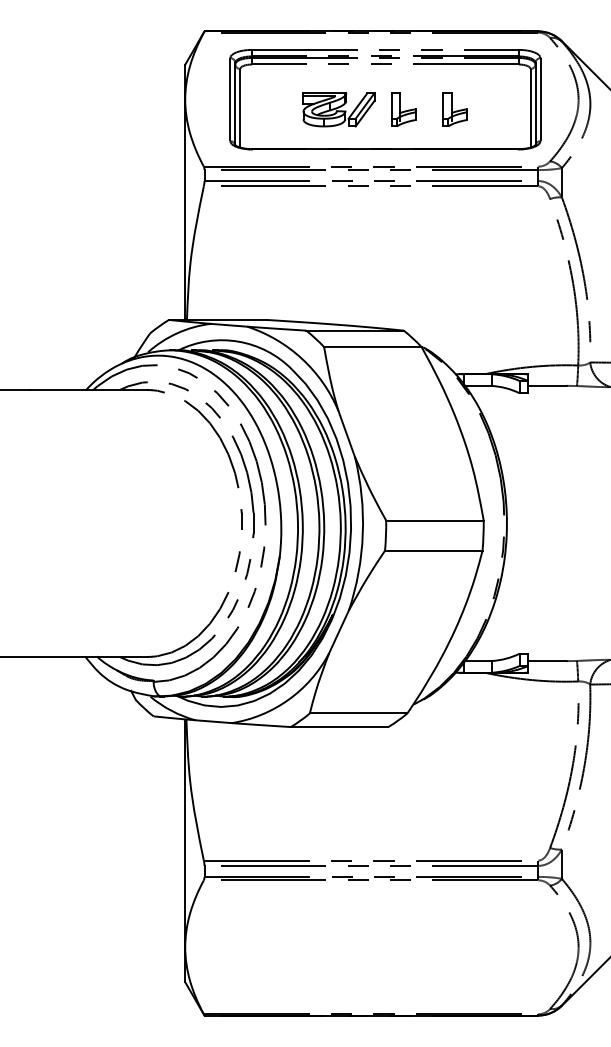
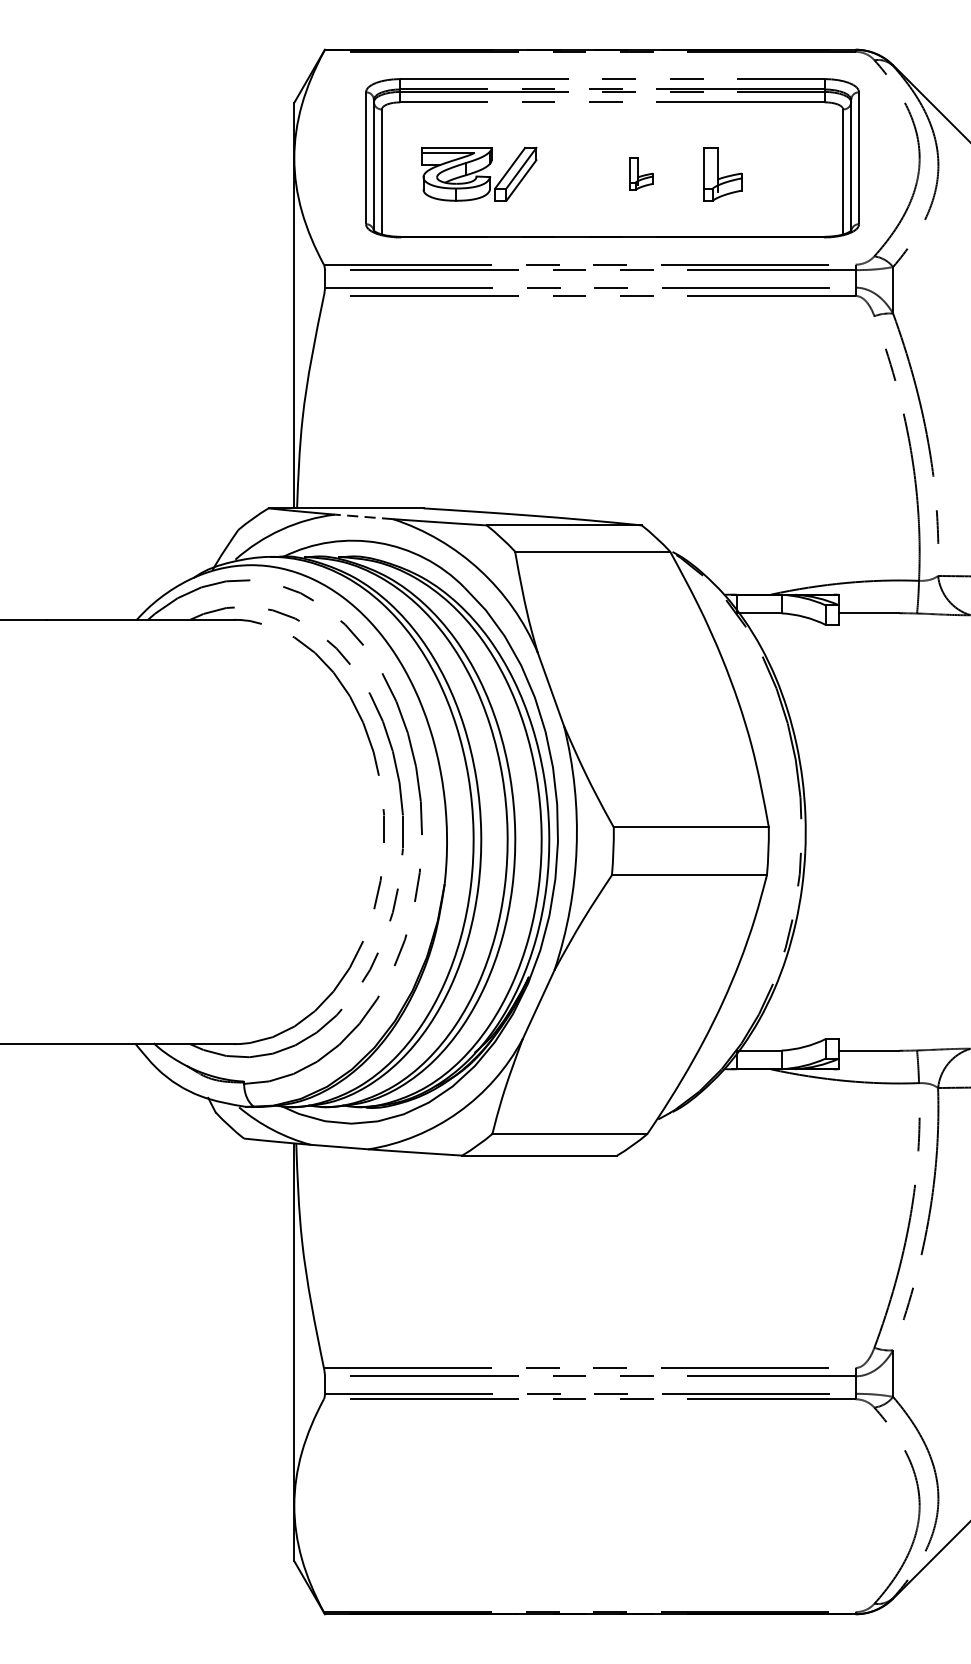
part: (338, 109) -> (479, 173), moved
part: (403, 109) -> (641, 173), size x0.6
line: (228, 325) -> (363, 517), solid -> dashed

